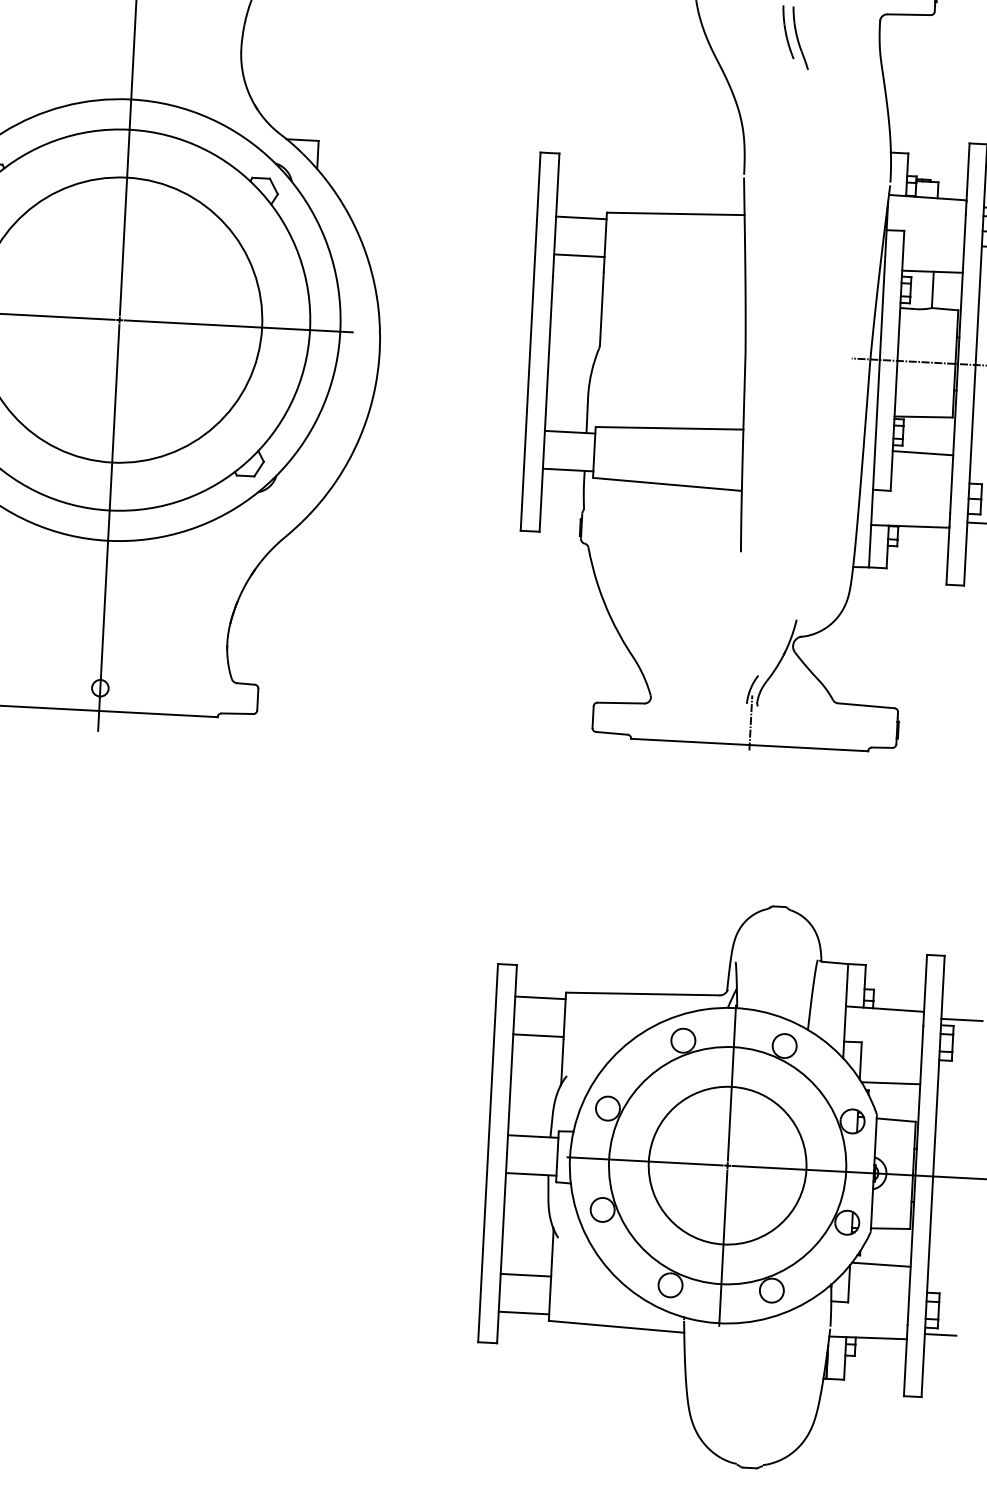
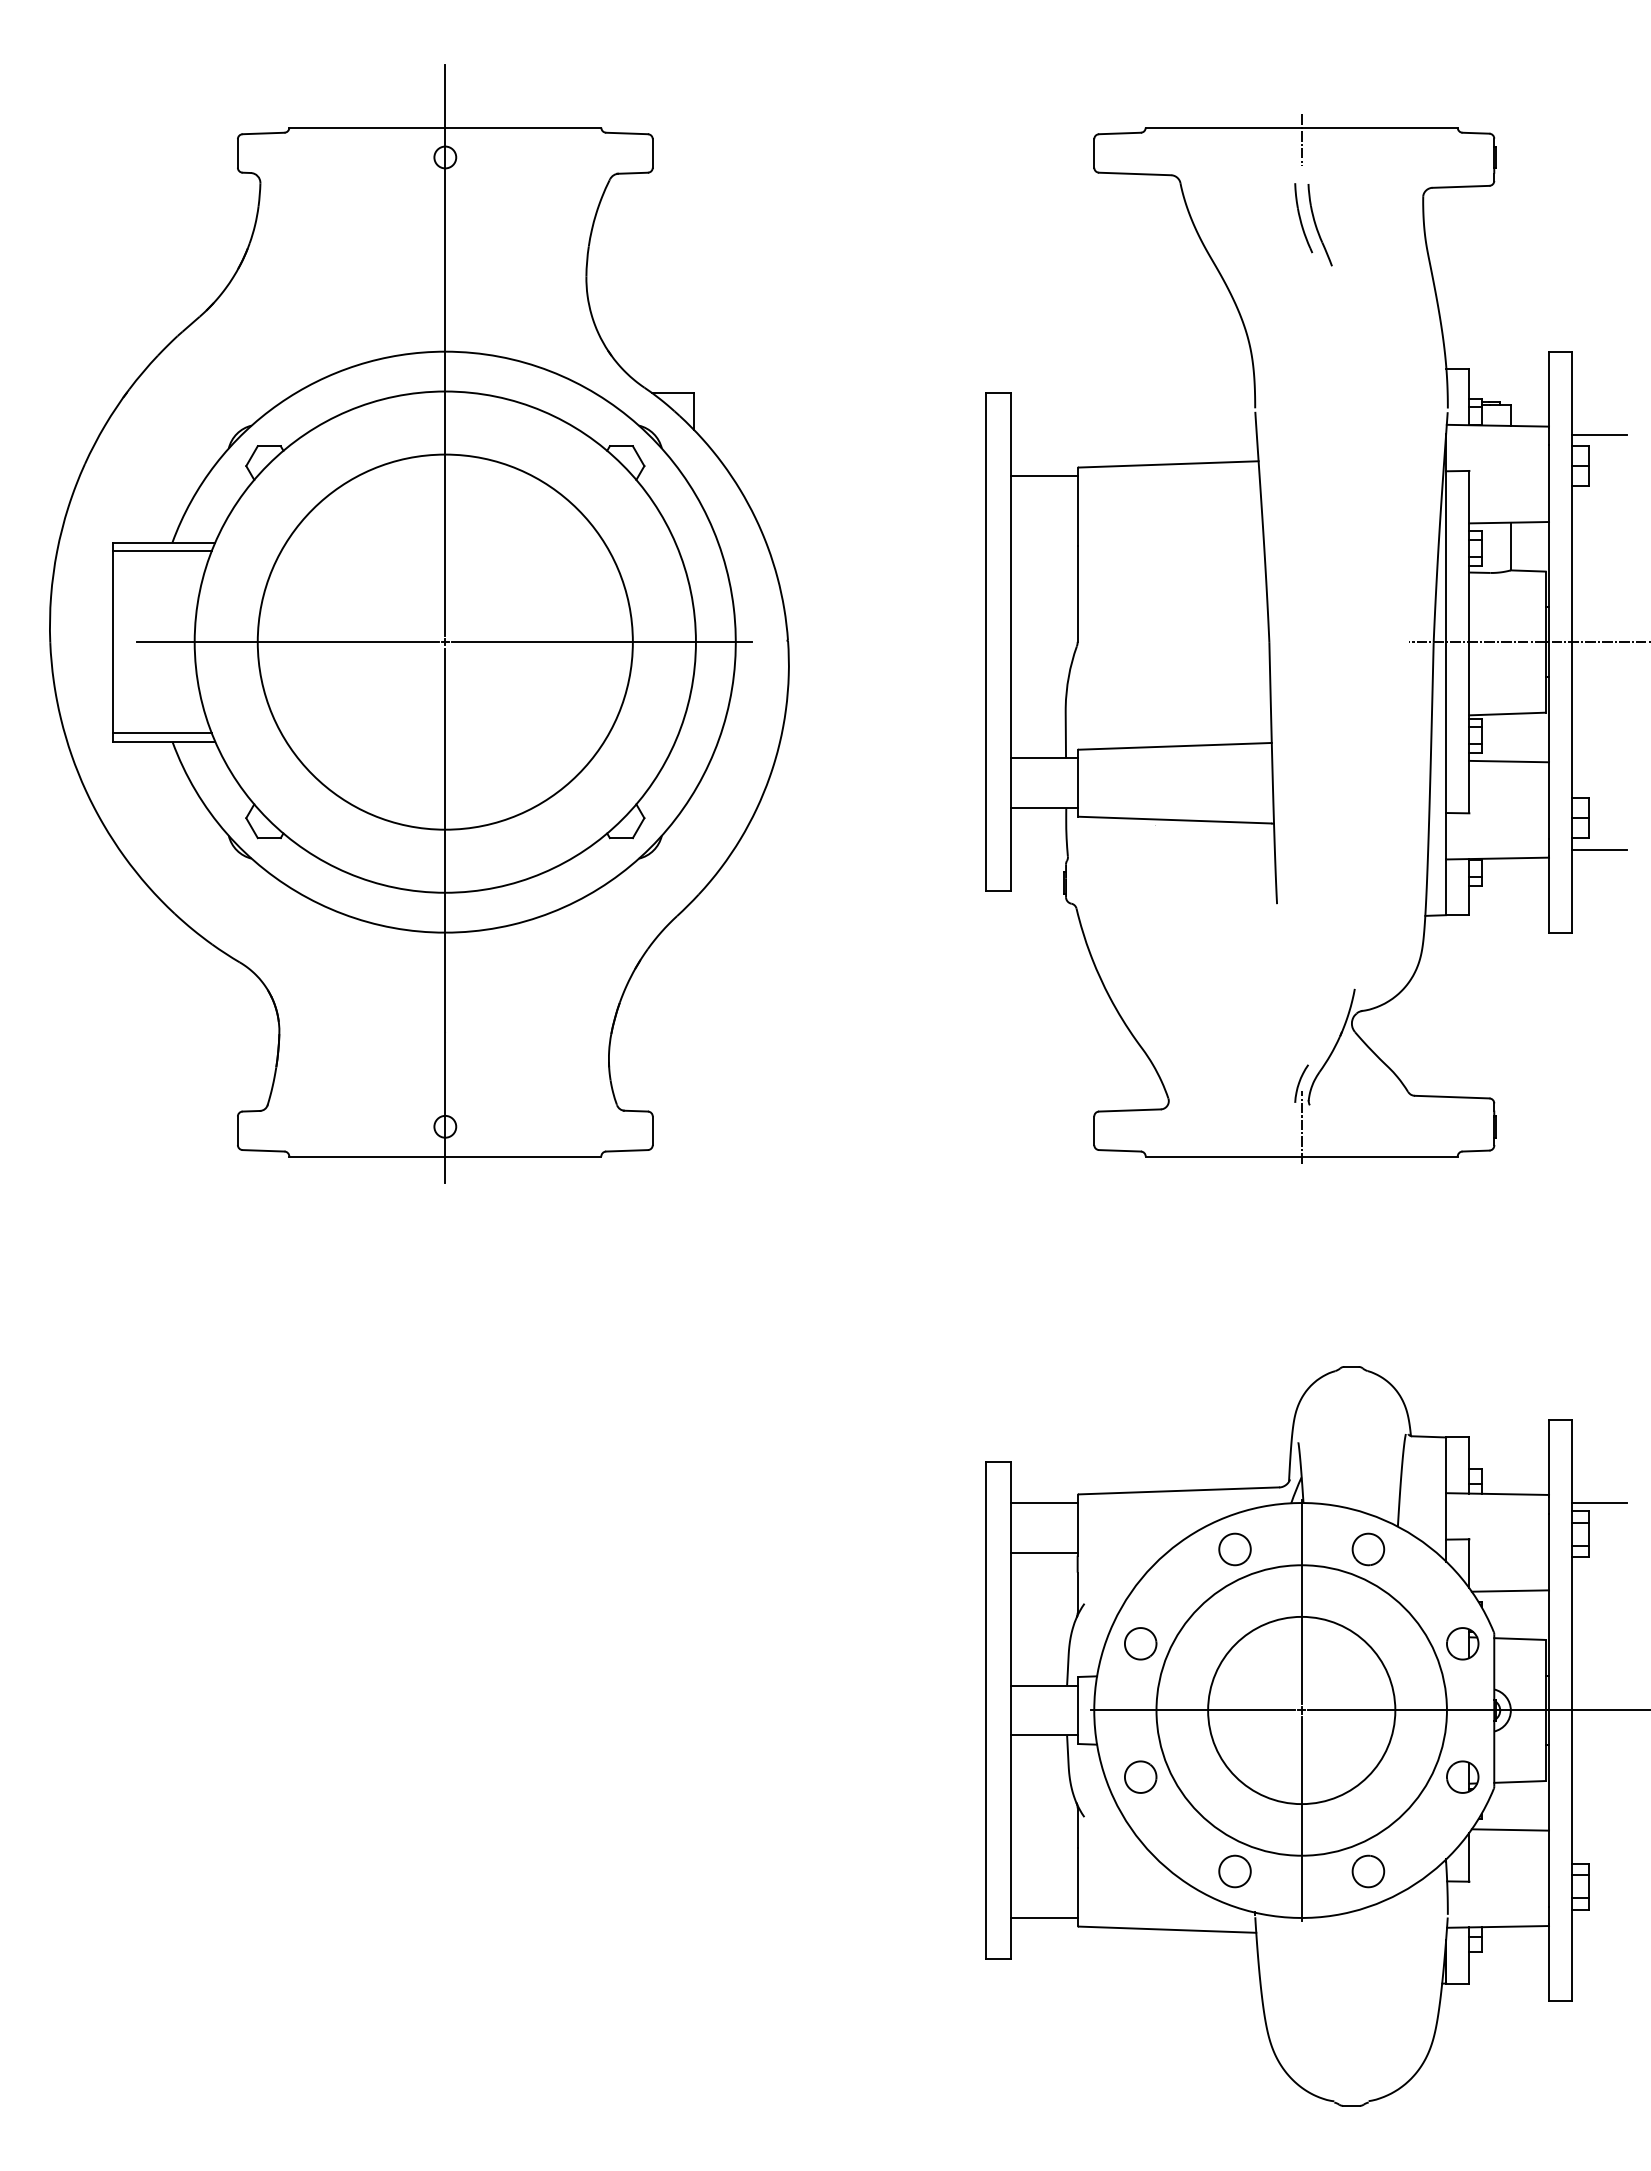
line: (579, 255) -> (1044, 525), removed
circle: (727, 1165) -> (1301, 1710), size x0.6
circle: (727, 1165) -> (1301, 1710), size x1.4
line: (525, 1275) -> (1044, 1868), removed
line: (940, 1334) -> (1592, 1917), removed

